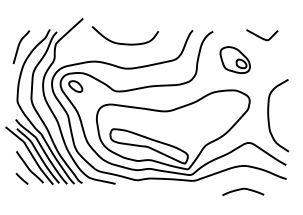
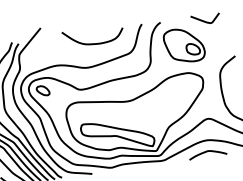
curve: (125, 43) -> (94, 43), moved
part: (235, 59) -> (184, 44), size x1.43
curve: (243, 189) -> (207, 151), moved

